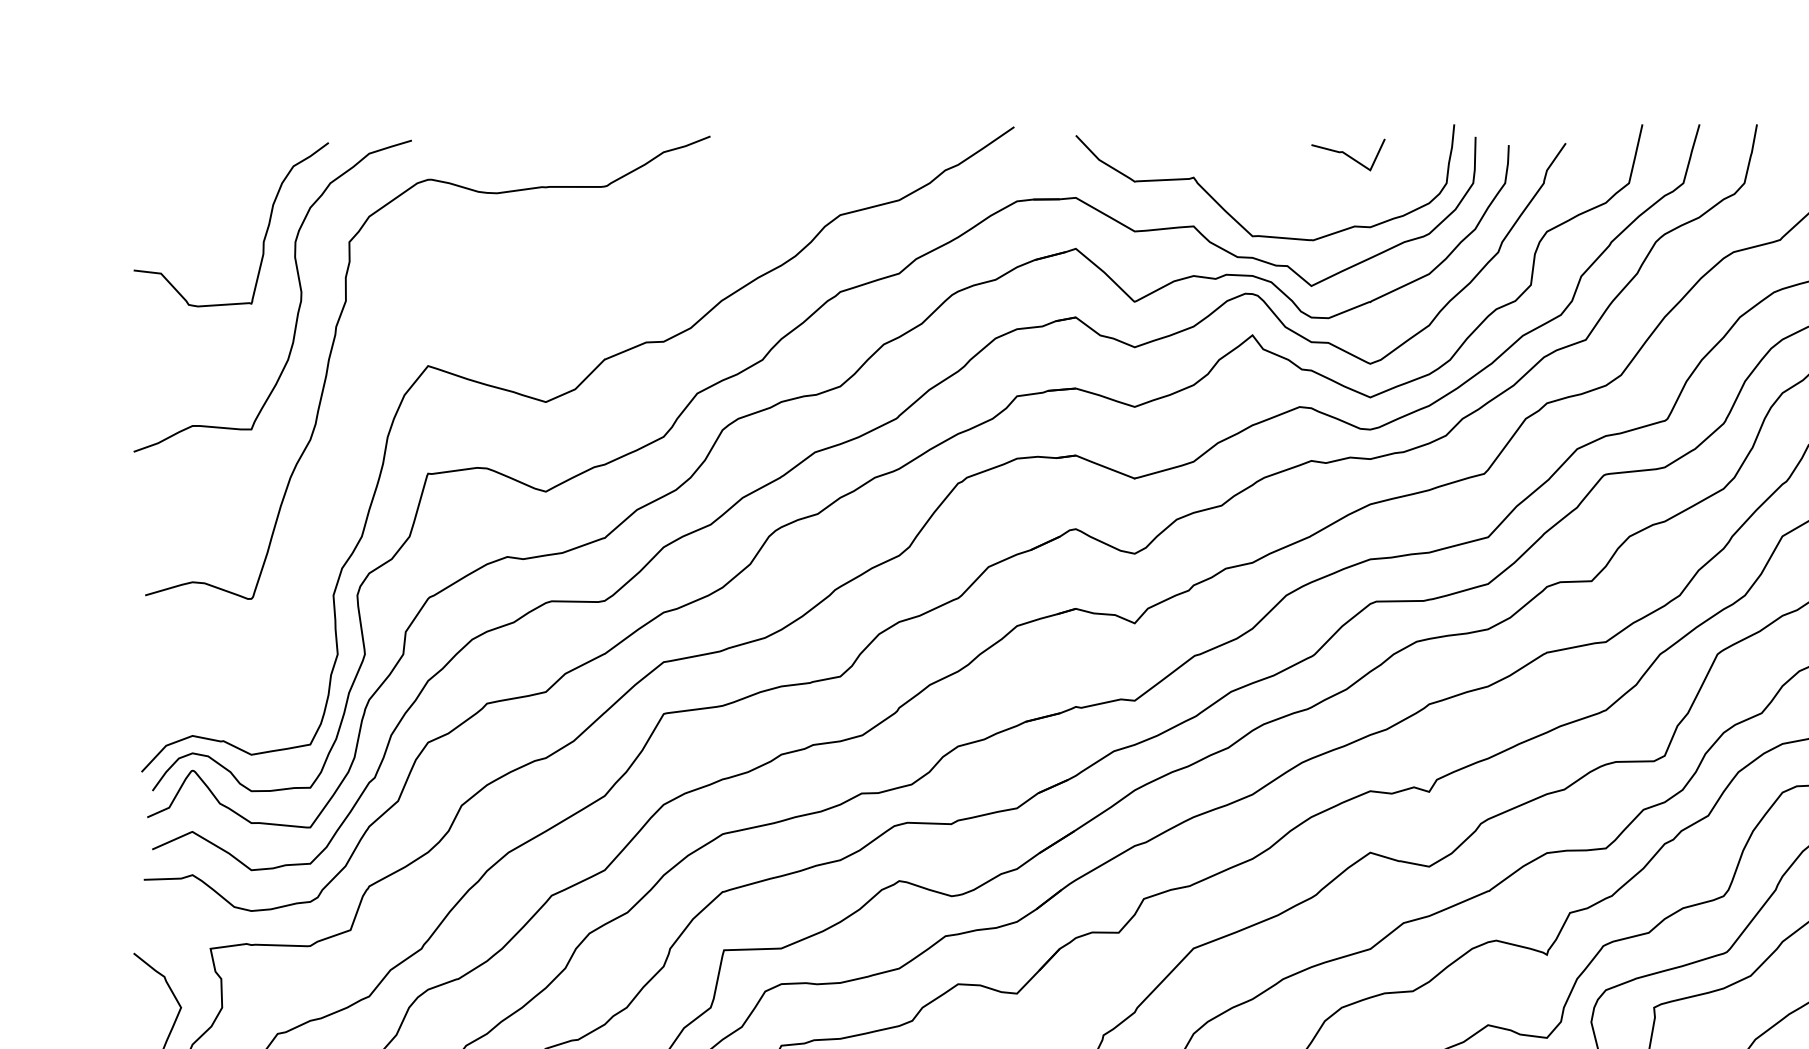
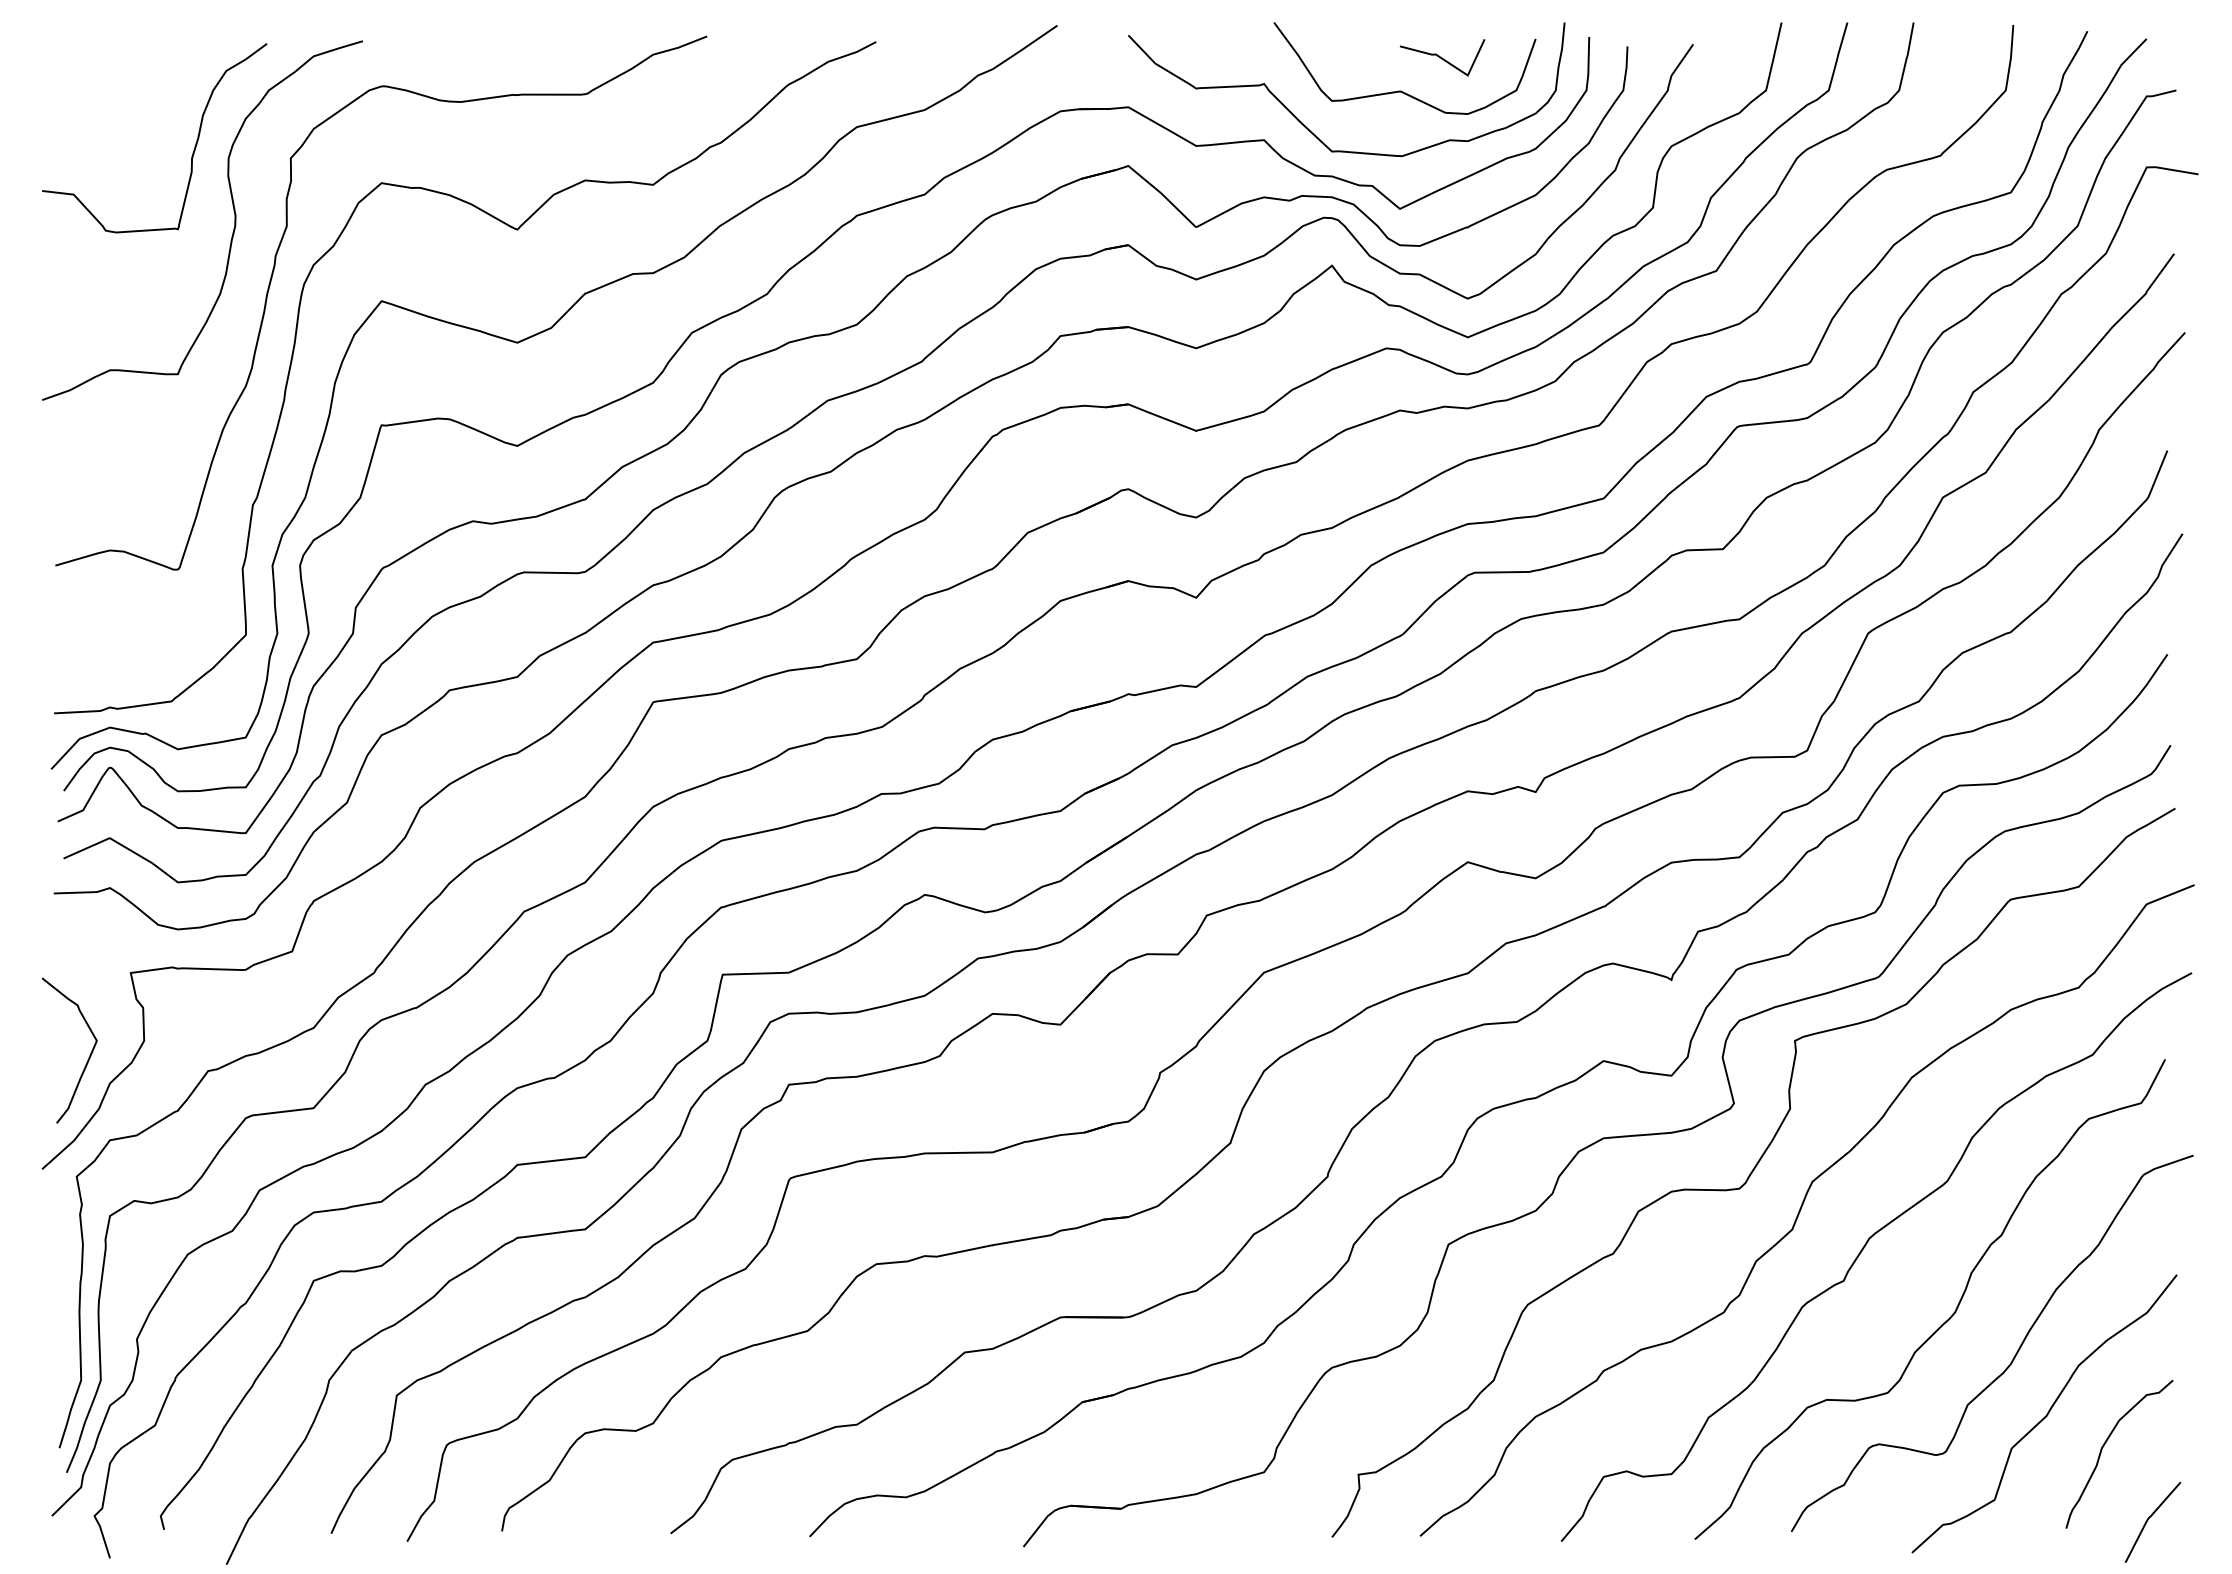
curve: (1312, 183) -> (1401, 90), added
curve: (545, 304) -> (516, 230), added

